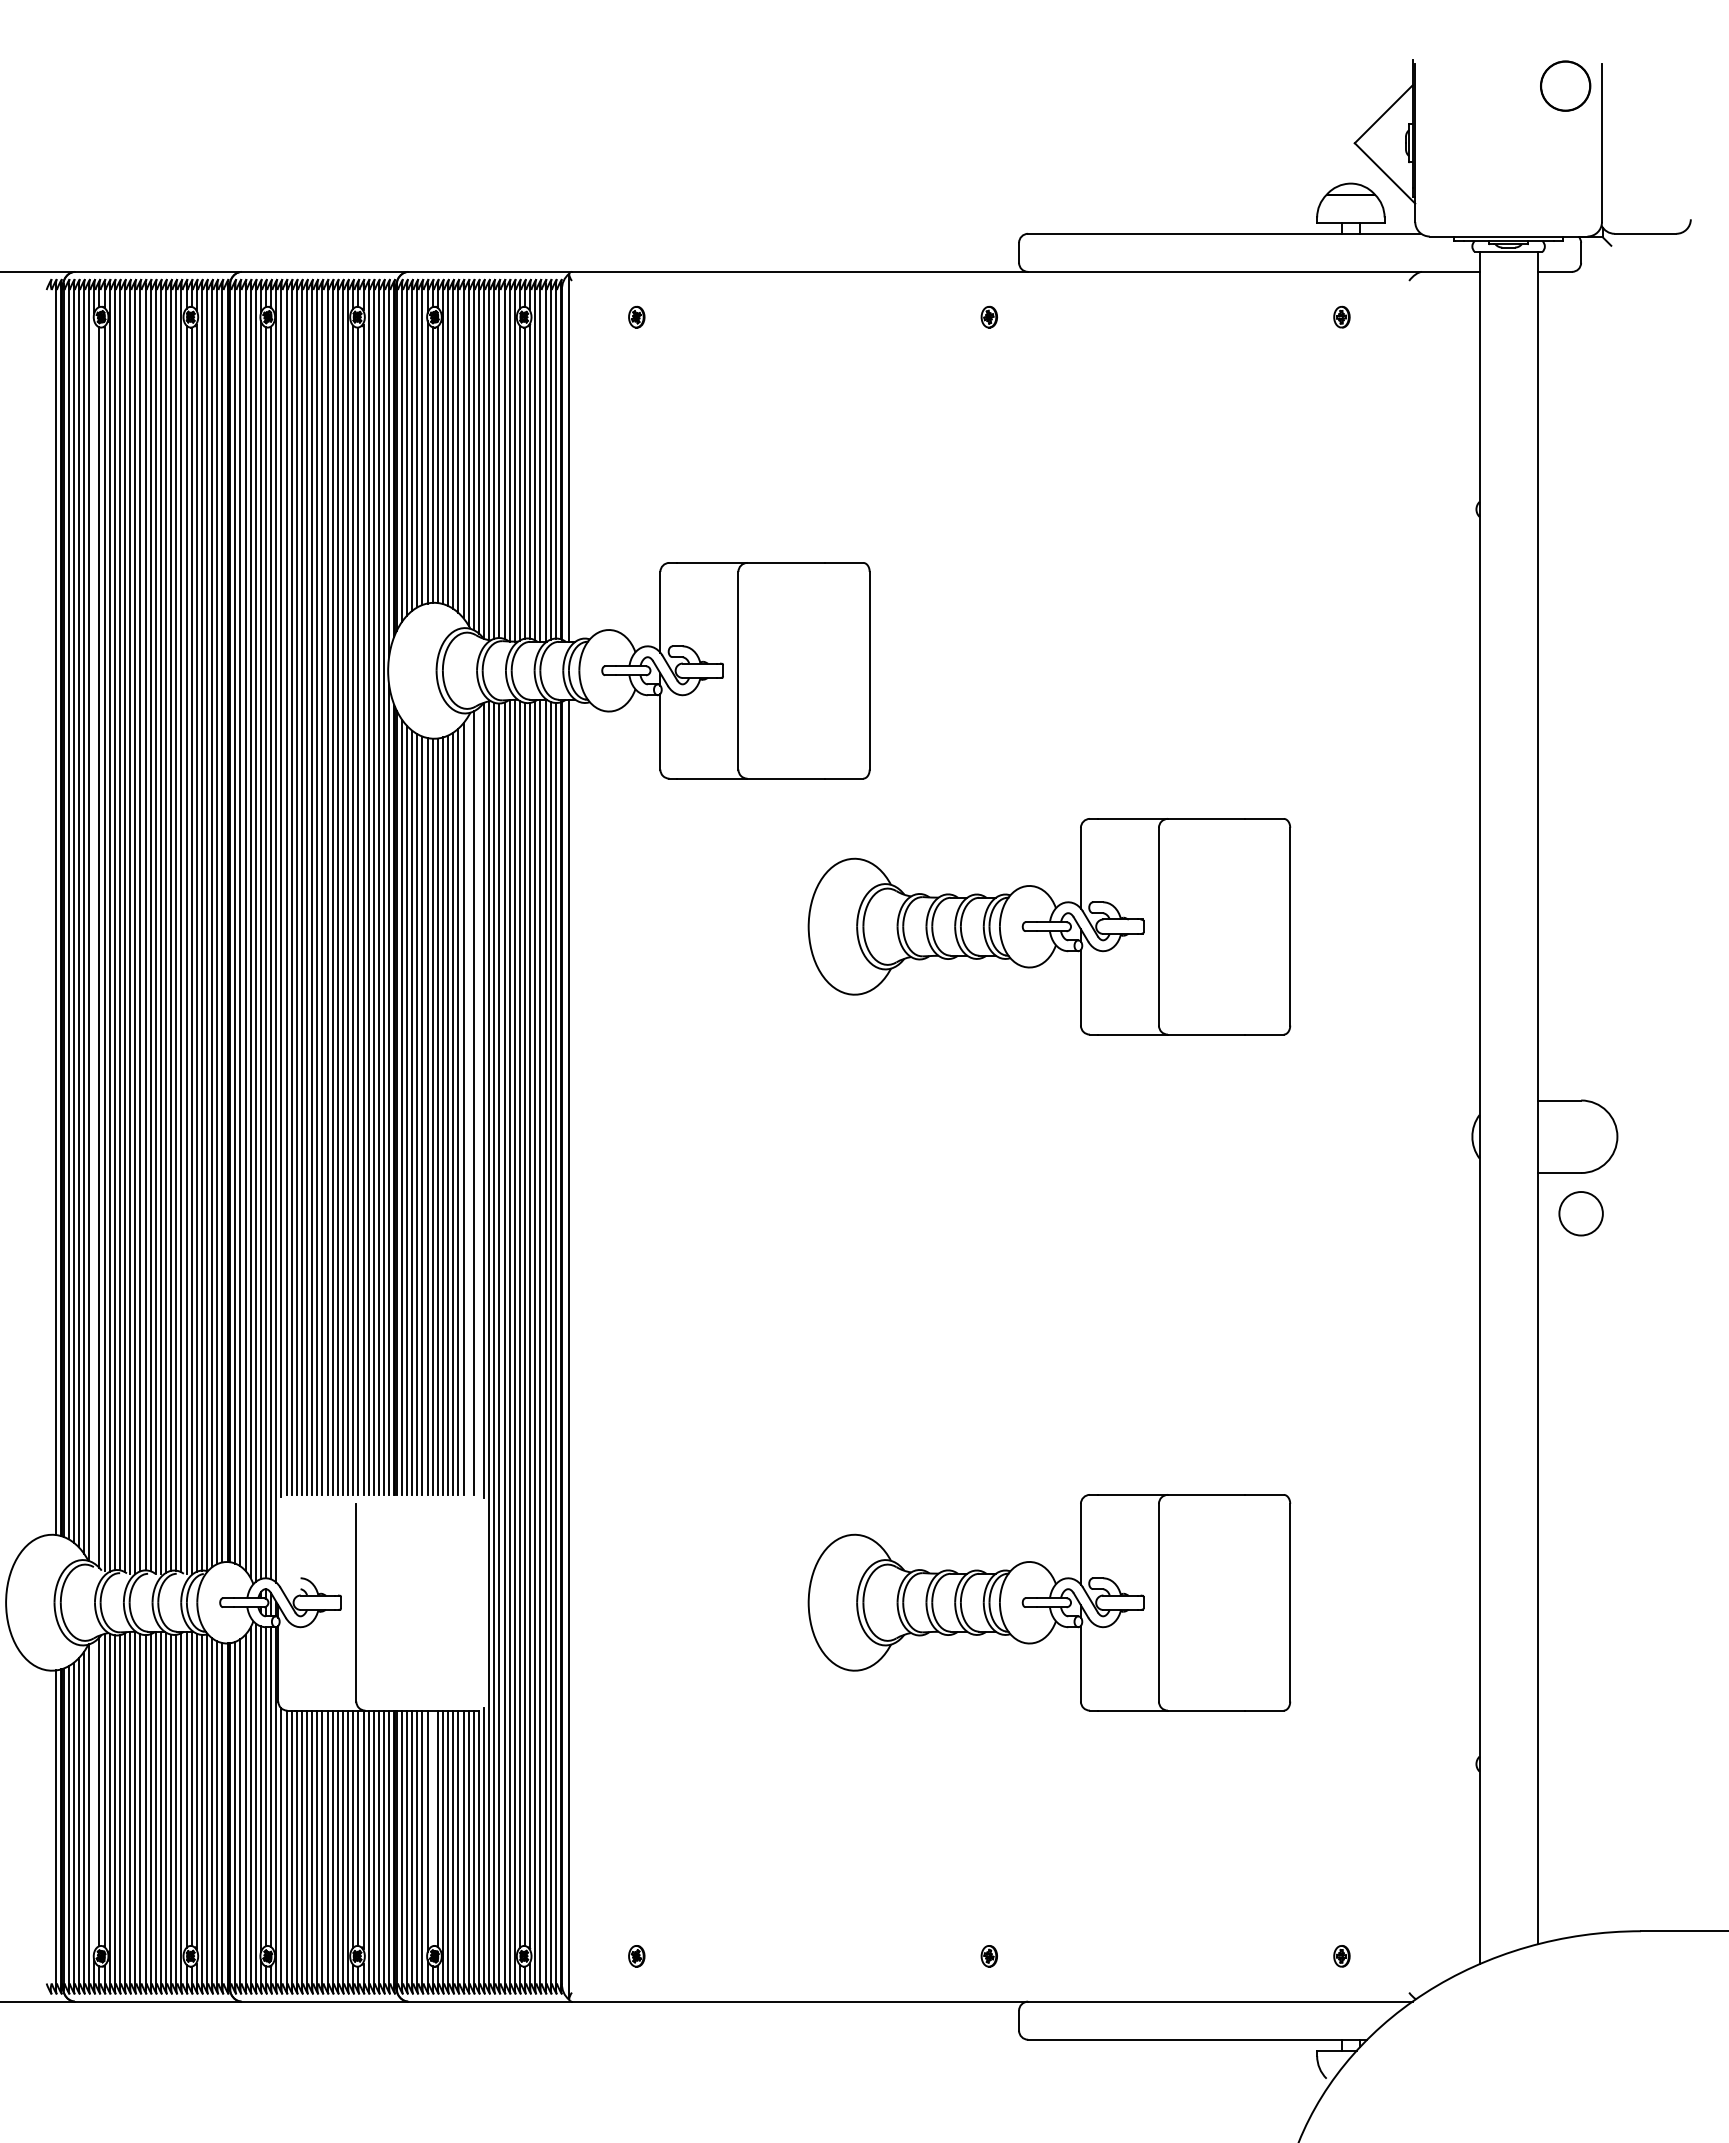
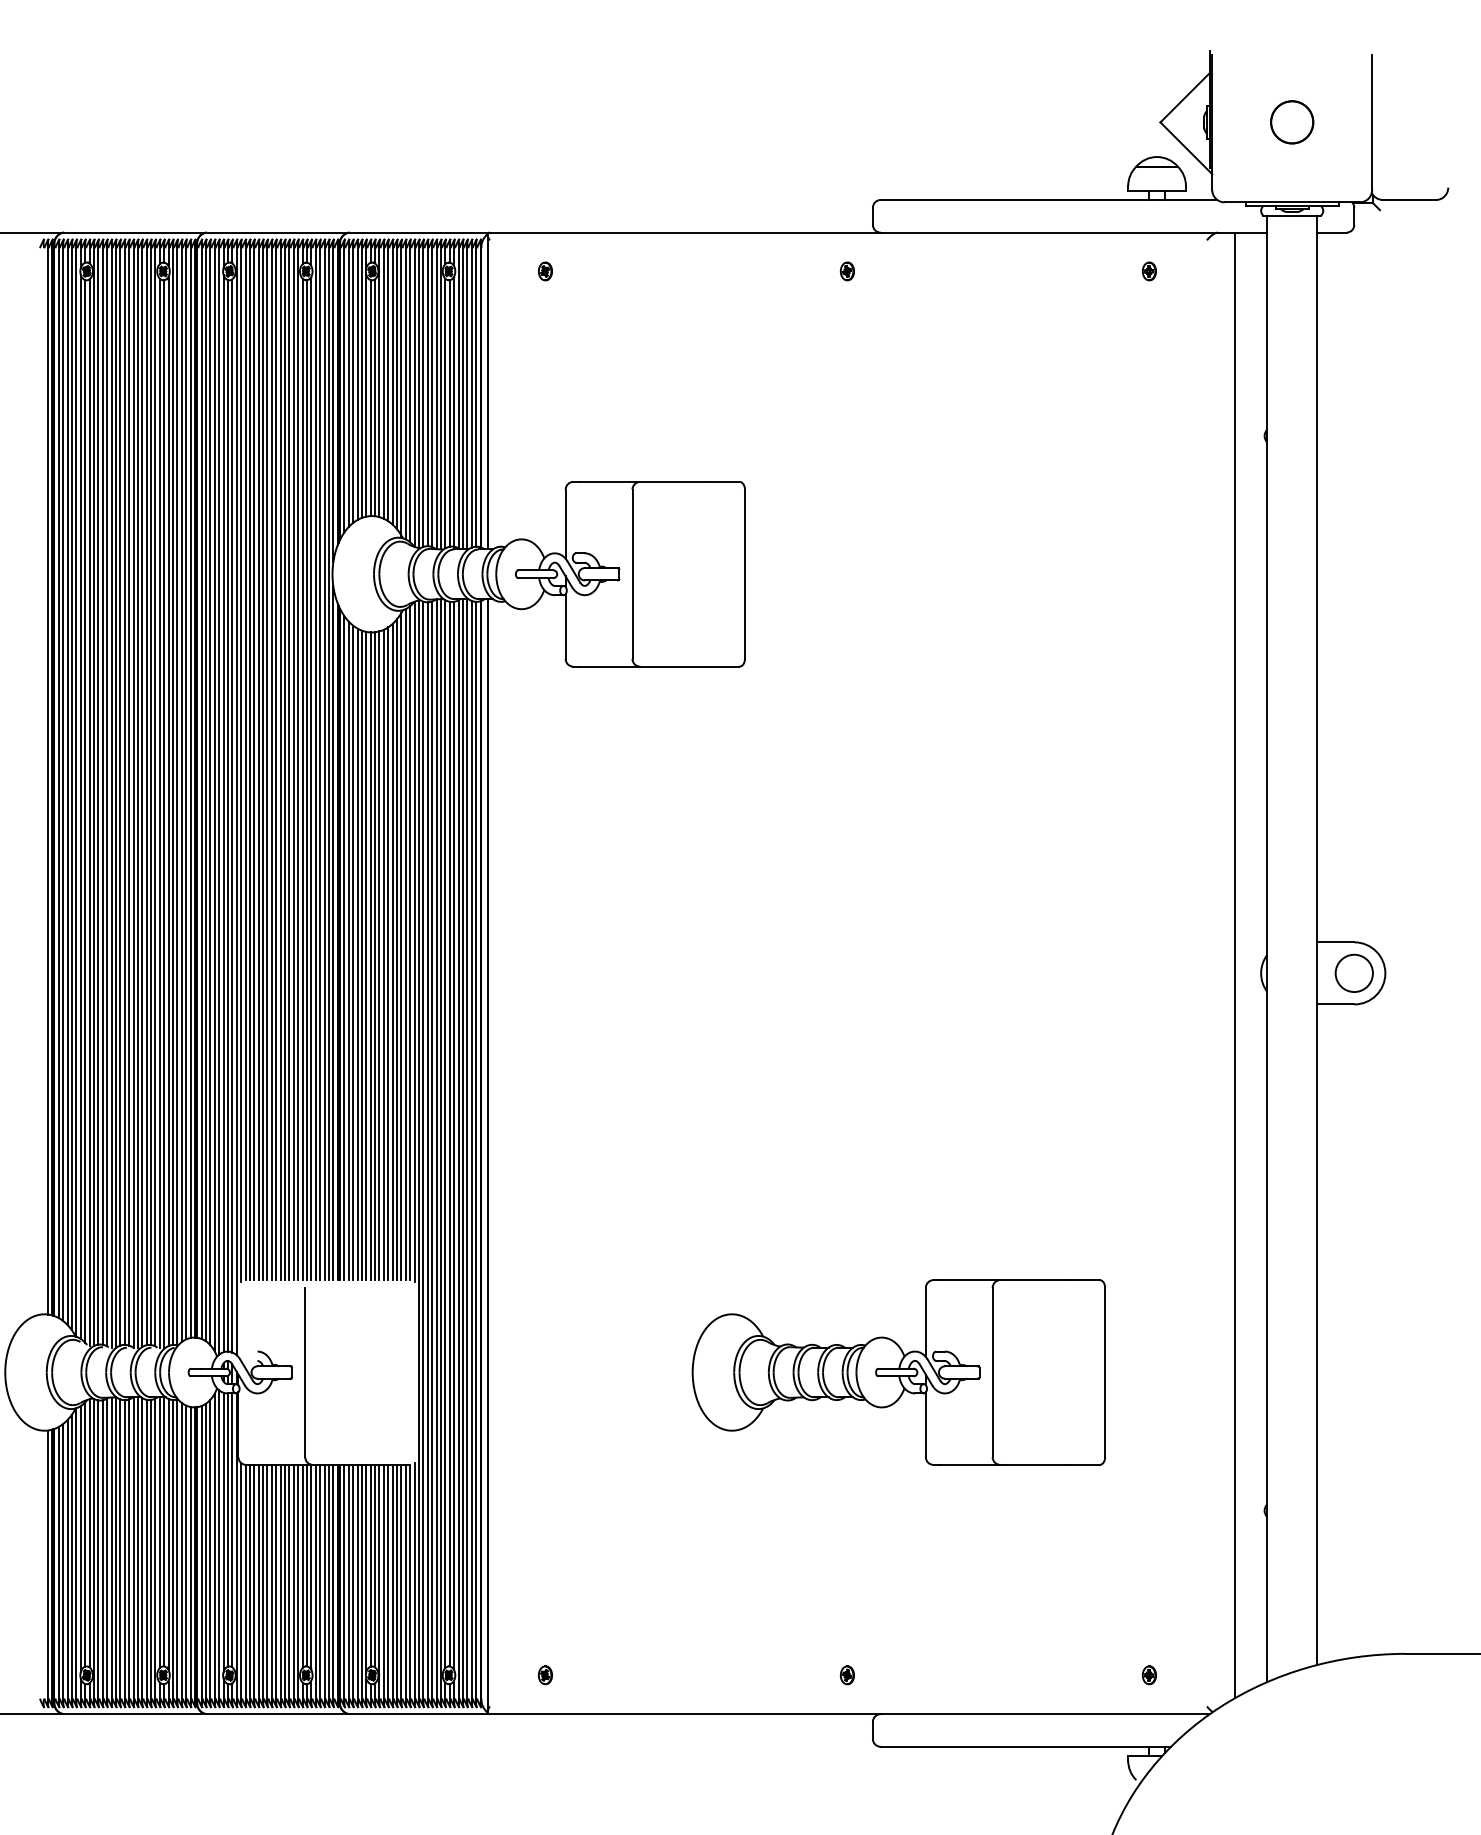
circle: (1565, 85) -> (1292, 121), moved
part: (1049, 926) -> (898, 793), removed
line: (94, 942) -> (80, 807), added
line: (478, 1101) -> (409, 943), added
line: (468, 1104) -> (401, 945), added
line: (1441, 1127) -> (1234, 965), added
circle: (1580, 1213) -> (1353, 973), moved
line: (94, 1796) -> (80, 1538), added
line: (432, 1828) -> (370, 1565), added

